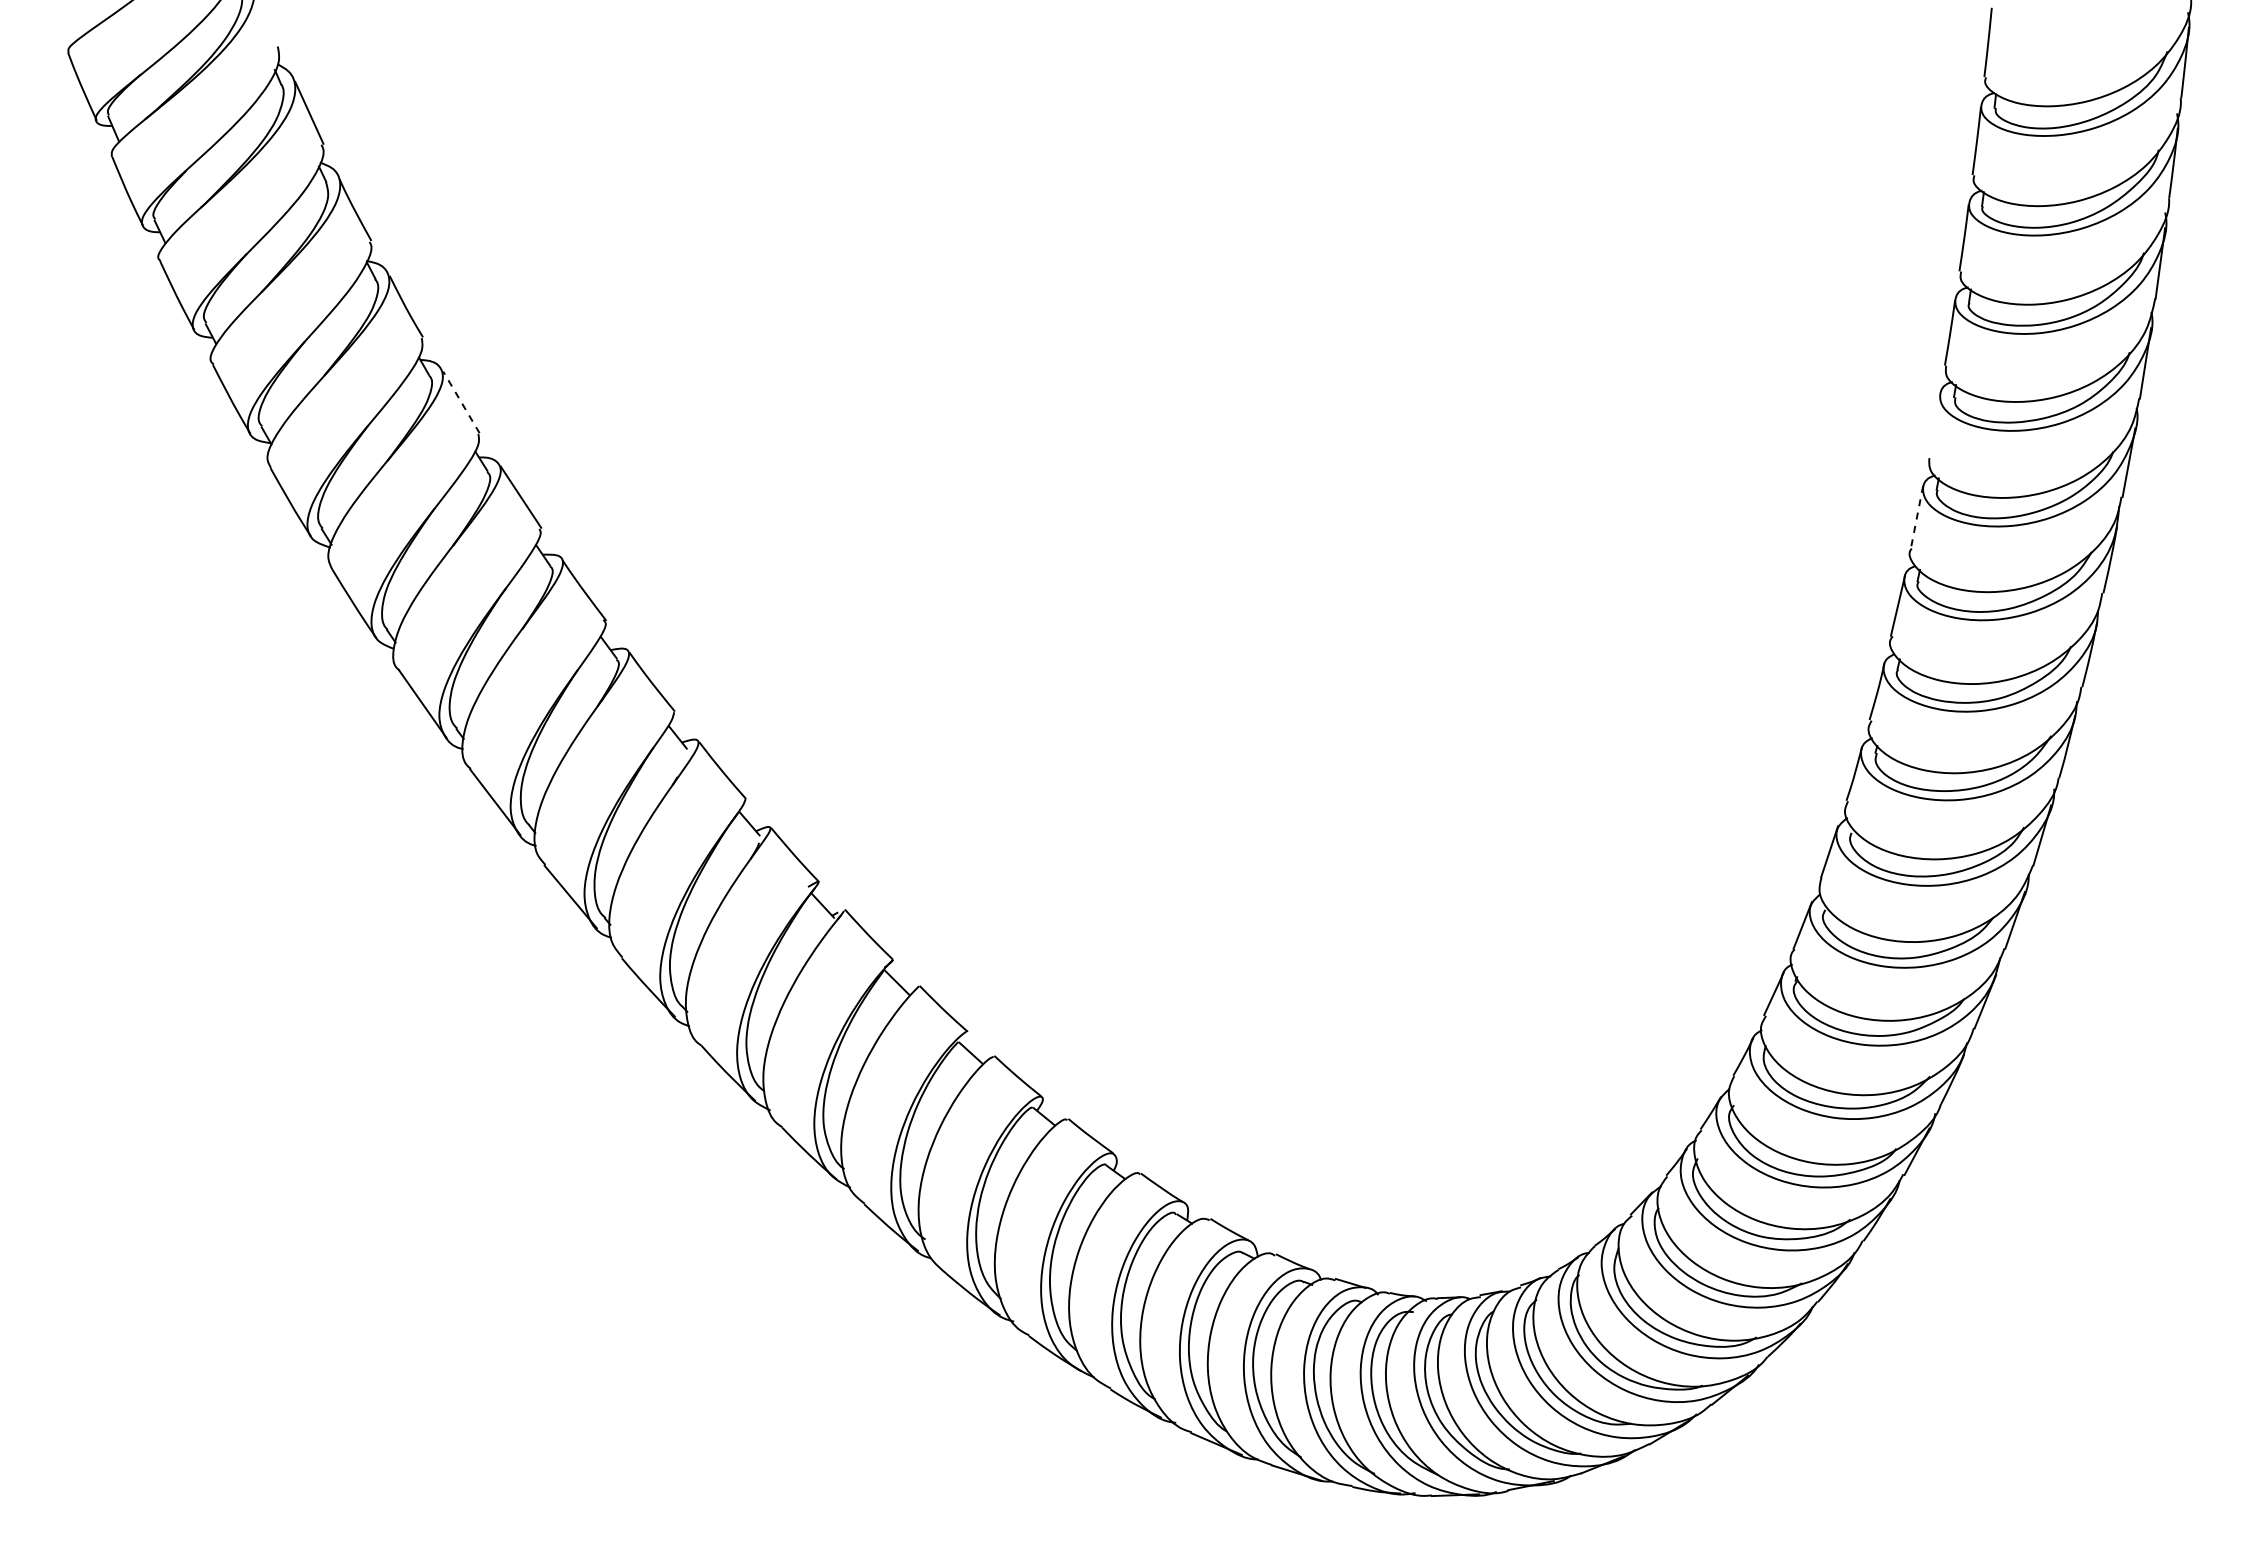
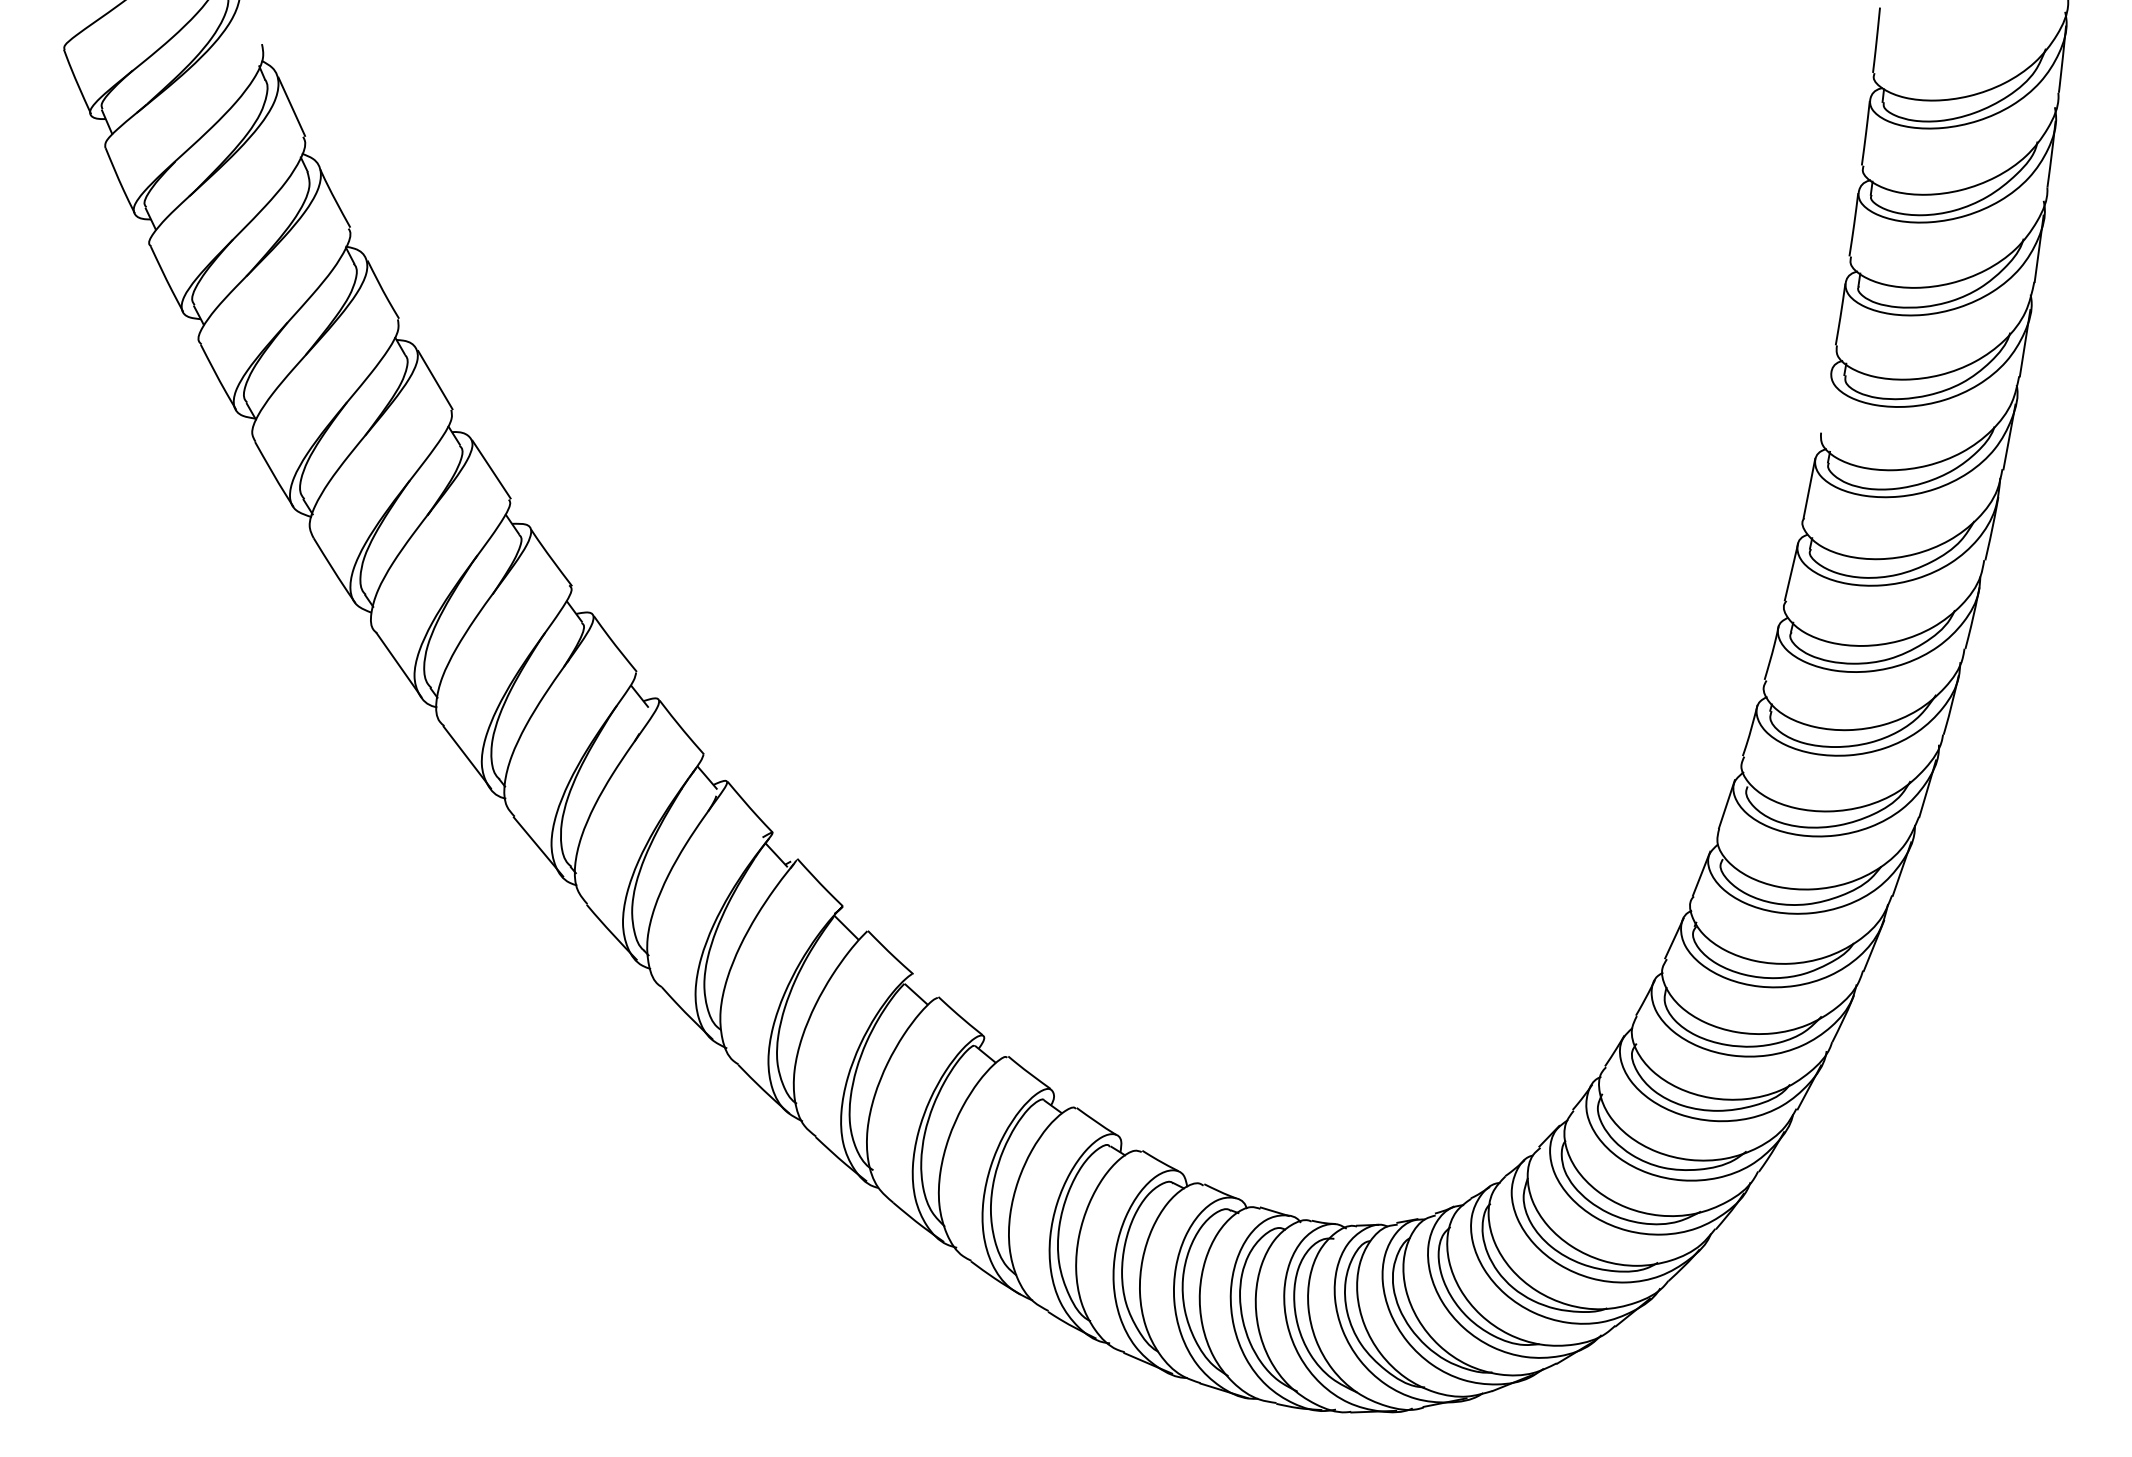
line: (461, 402) -> (435, 380), dashed -> solid
line: (1917, 517) -> (1809, 488), dashed -> solid

